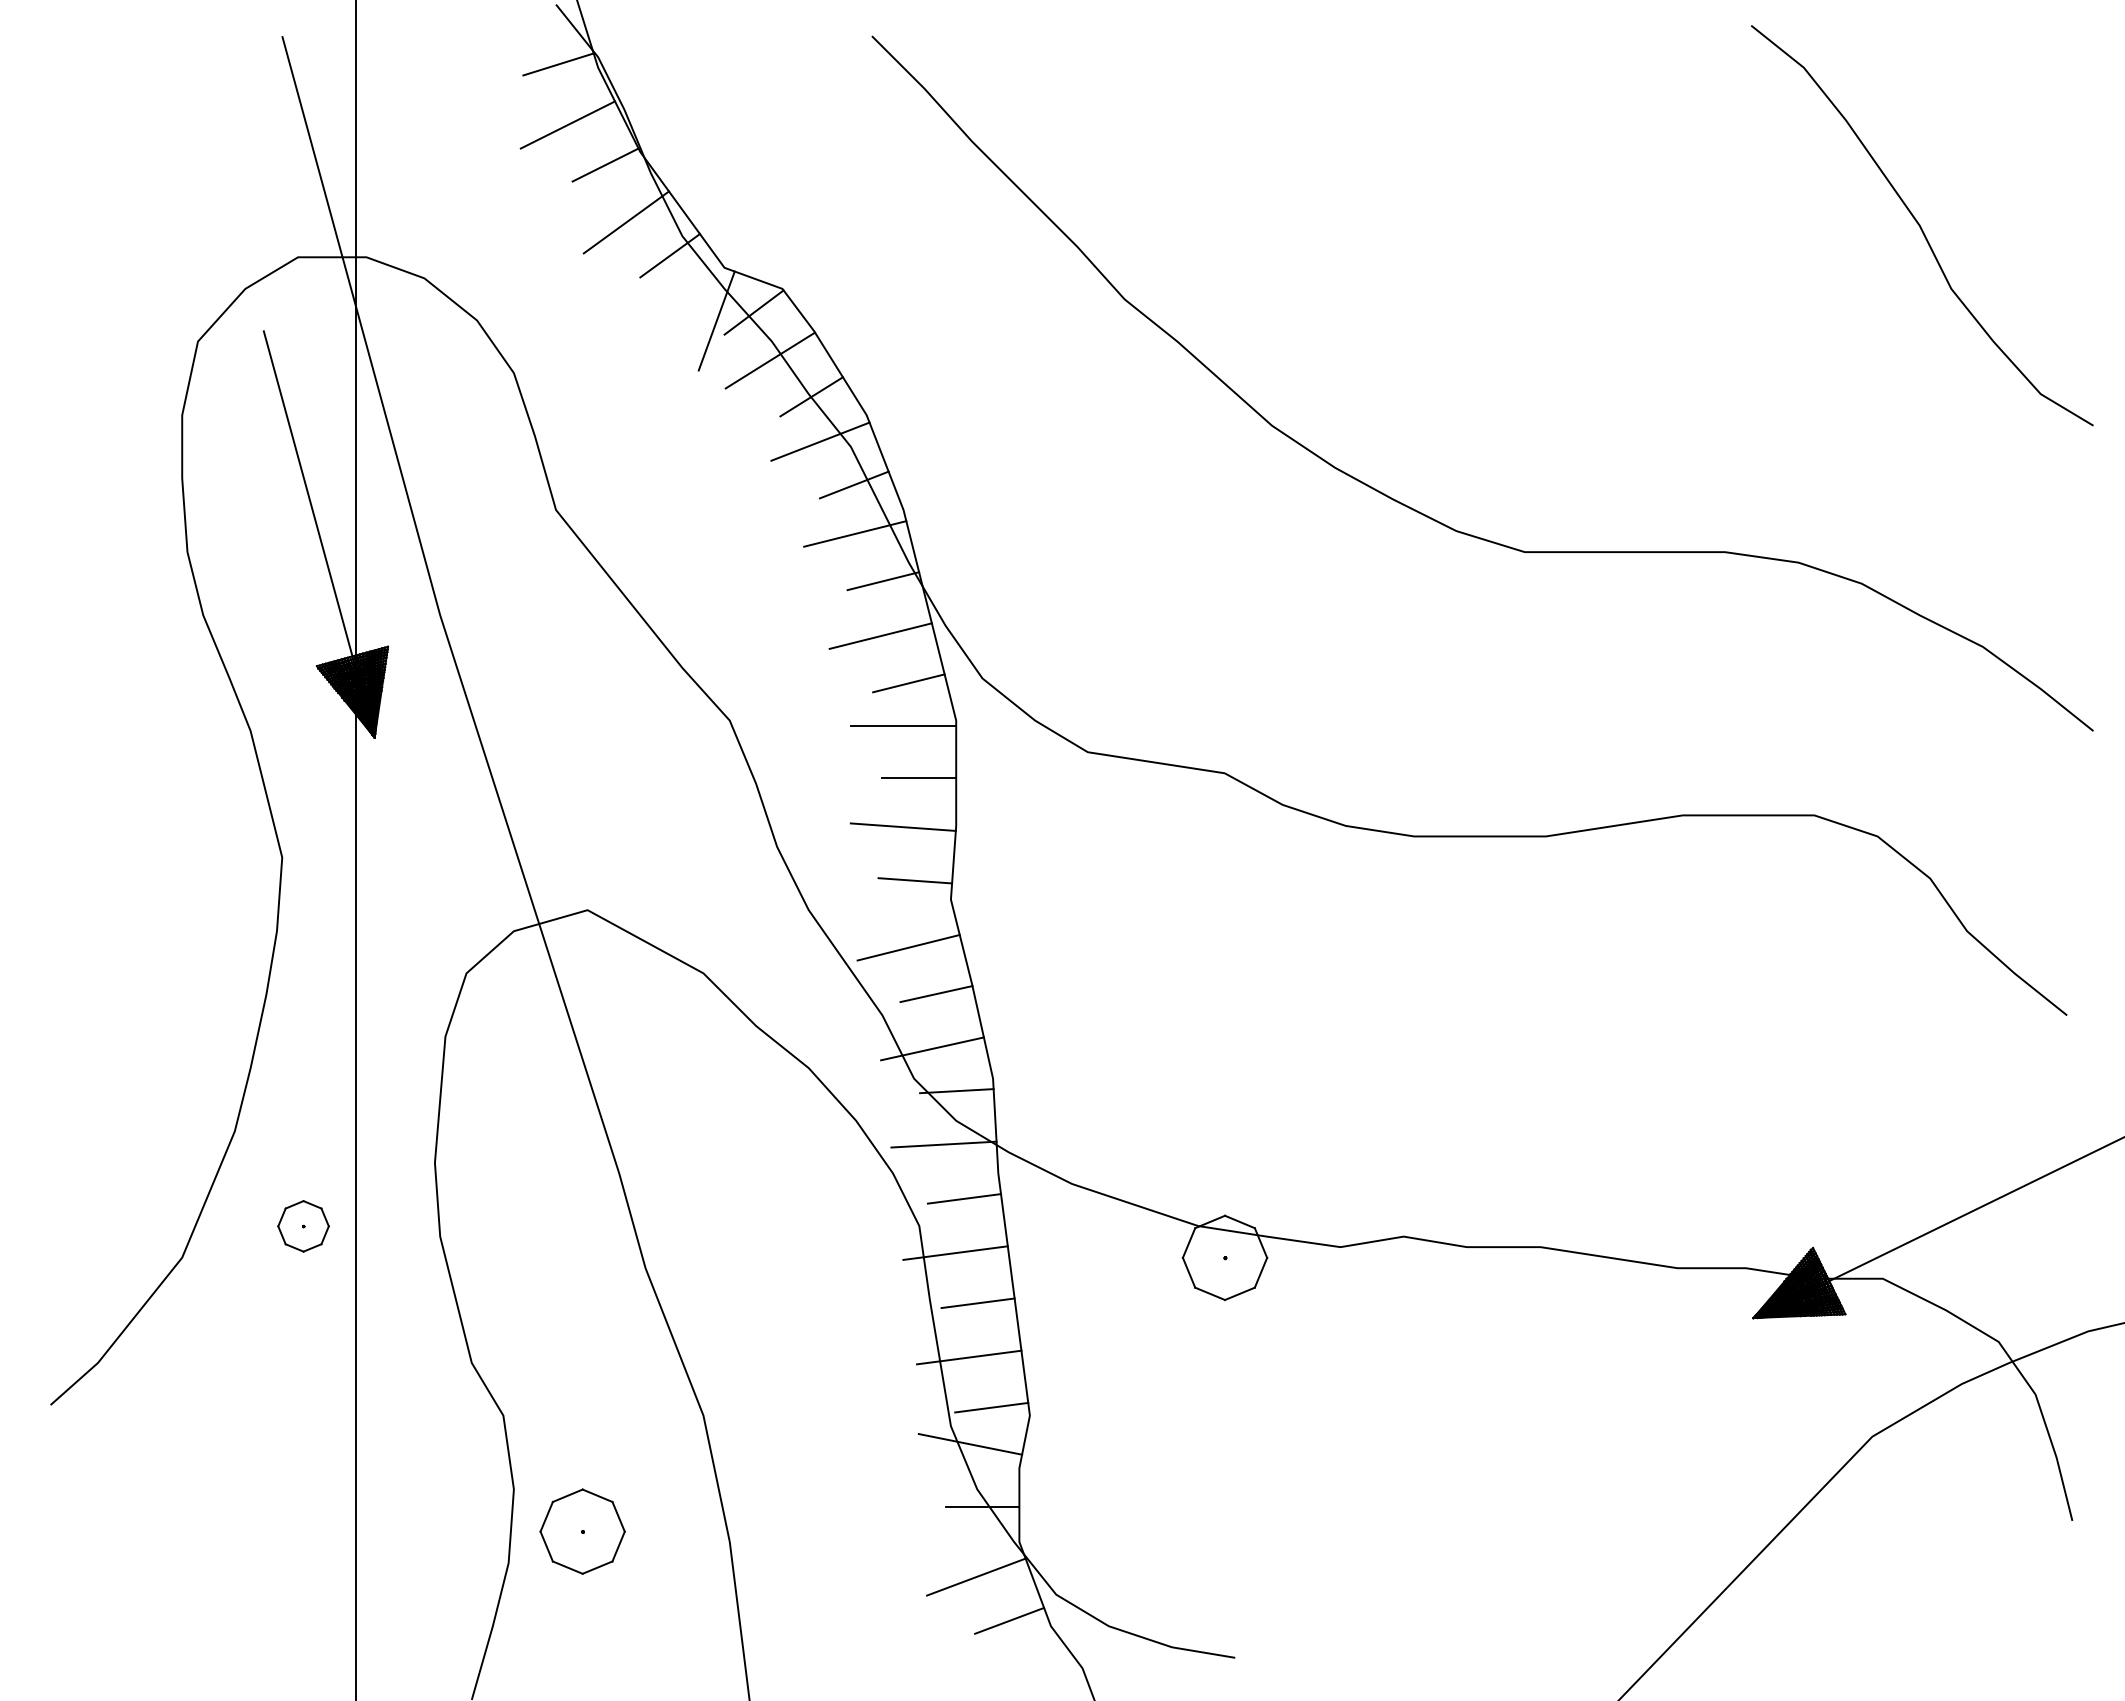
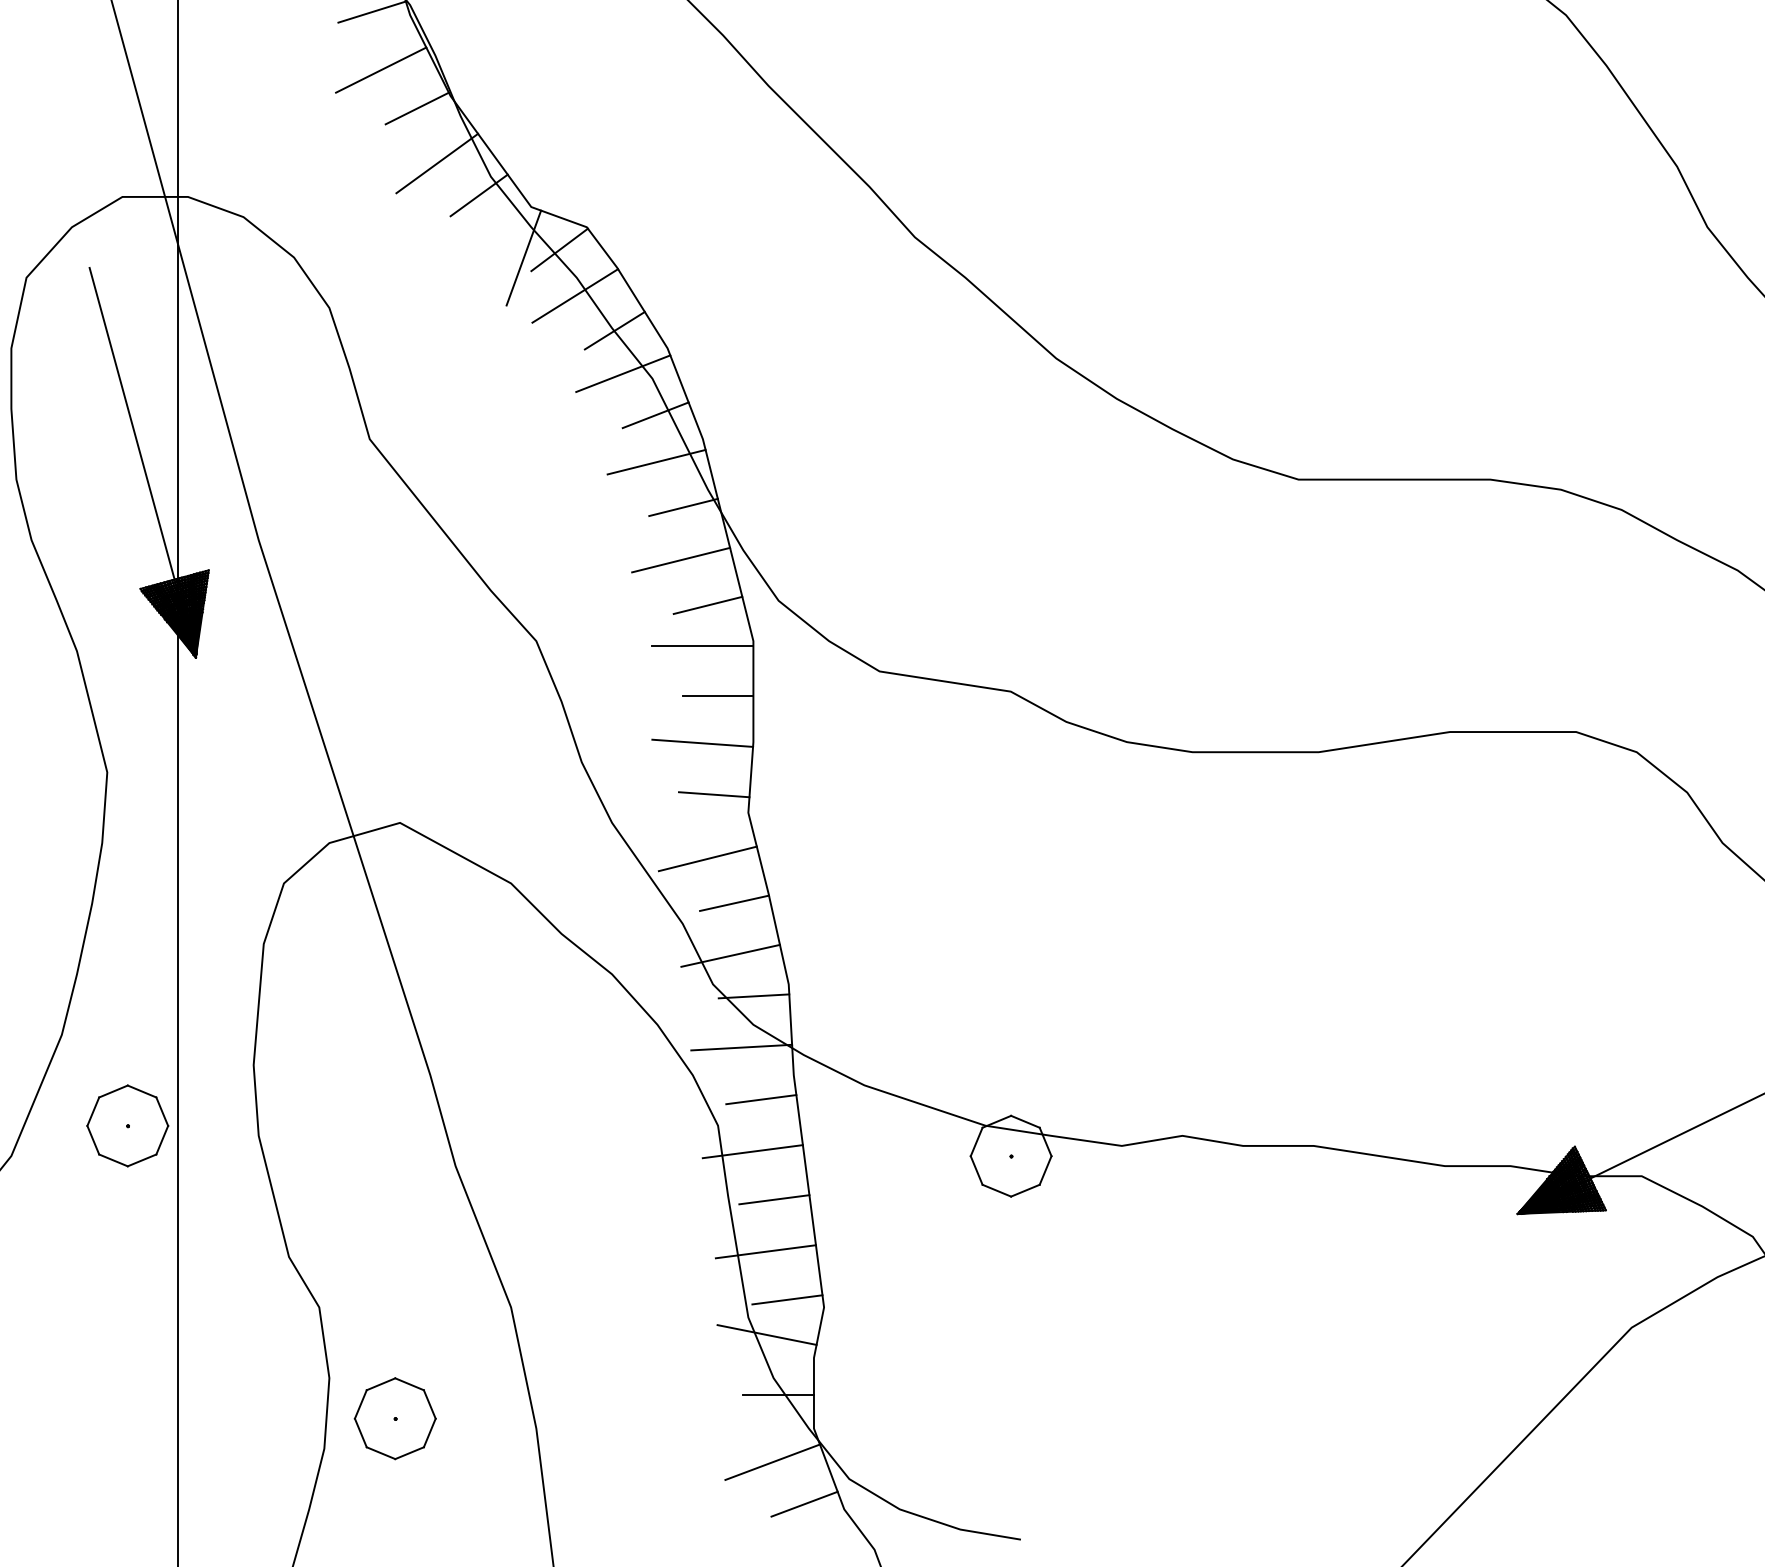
part: (303, 1226) -> (127, 1126), size x1.67

